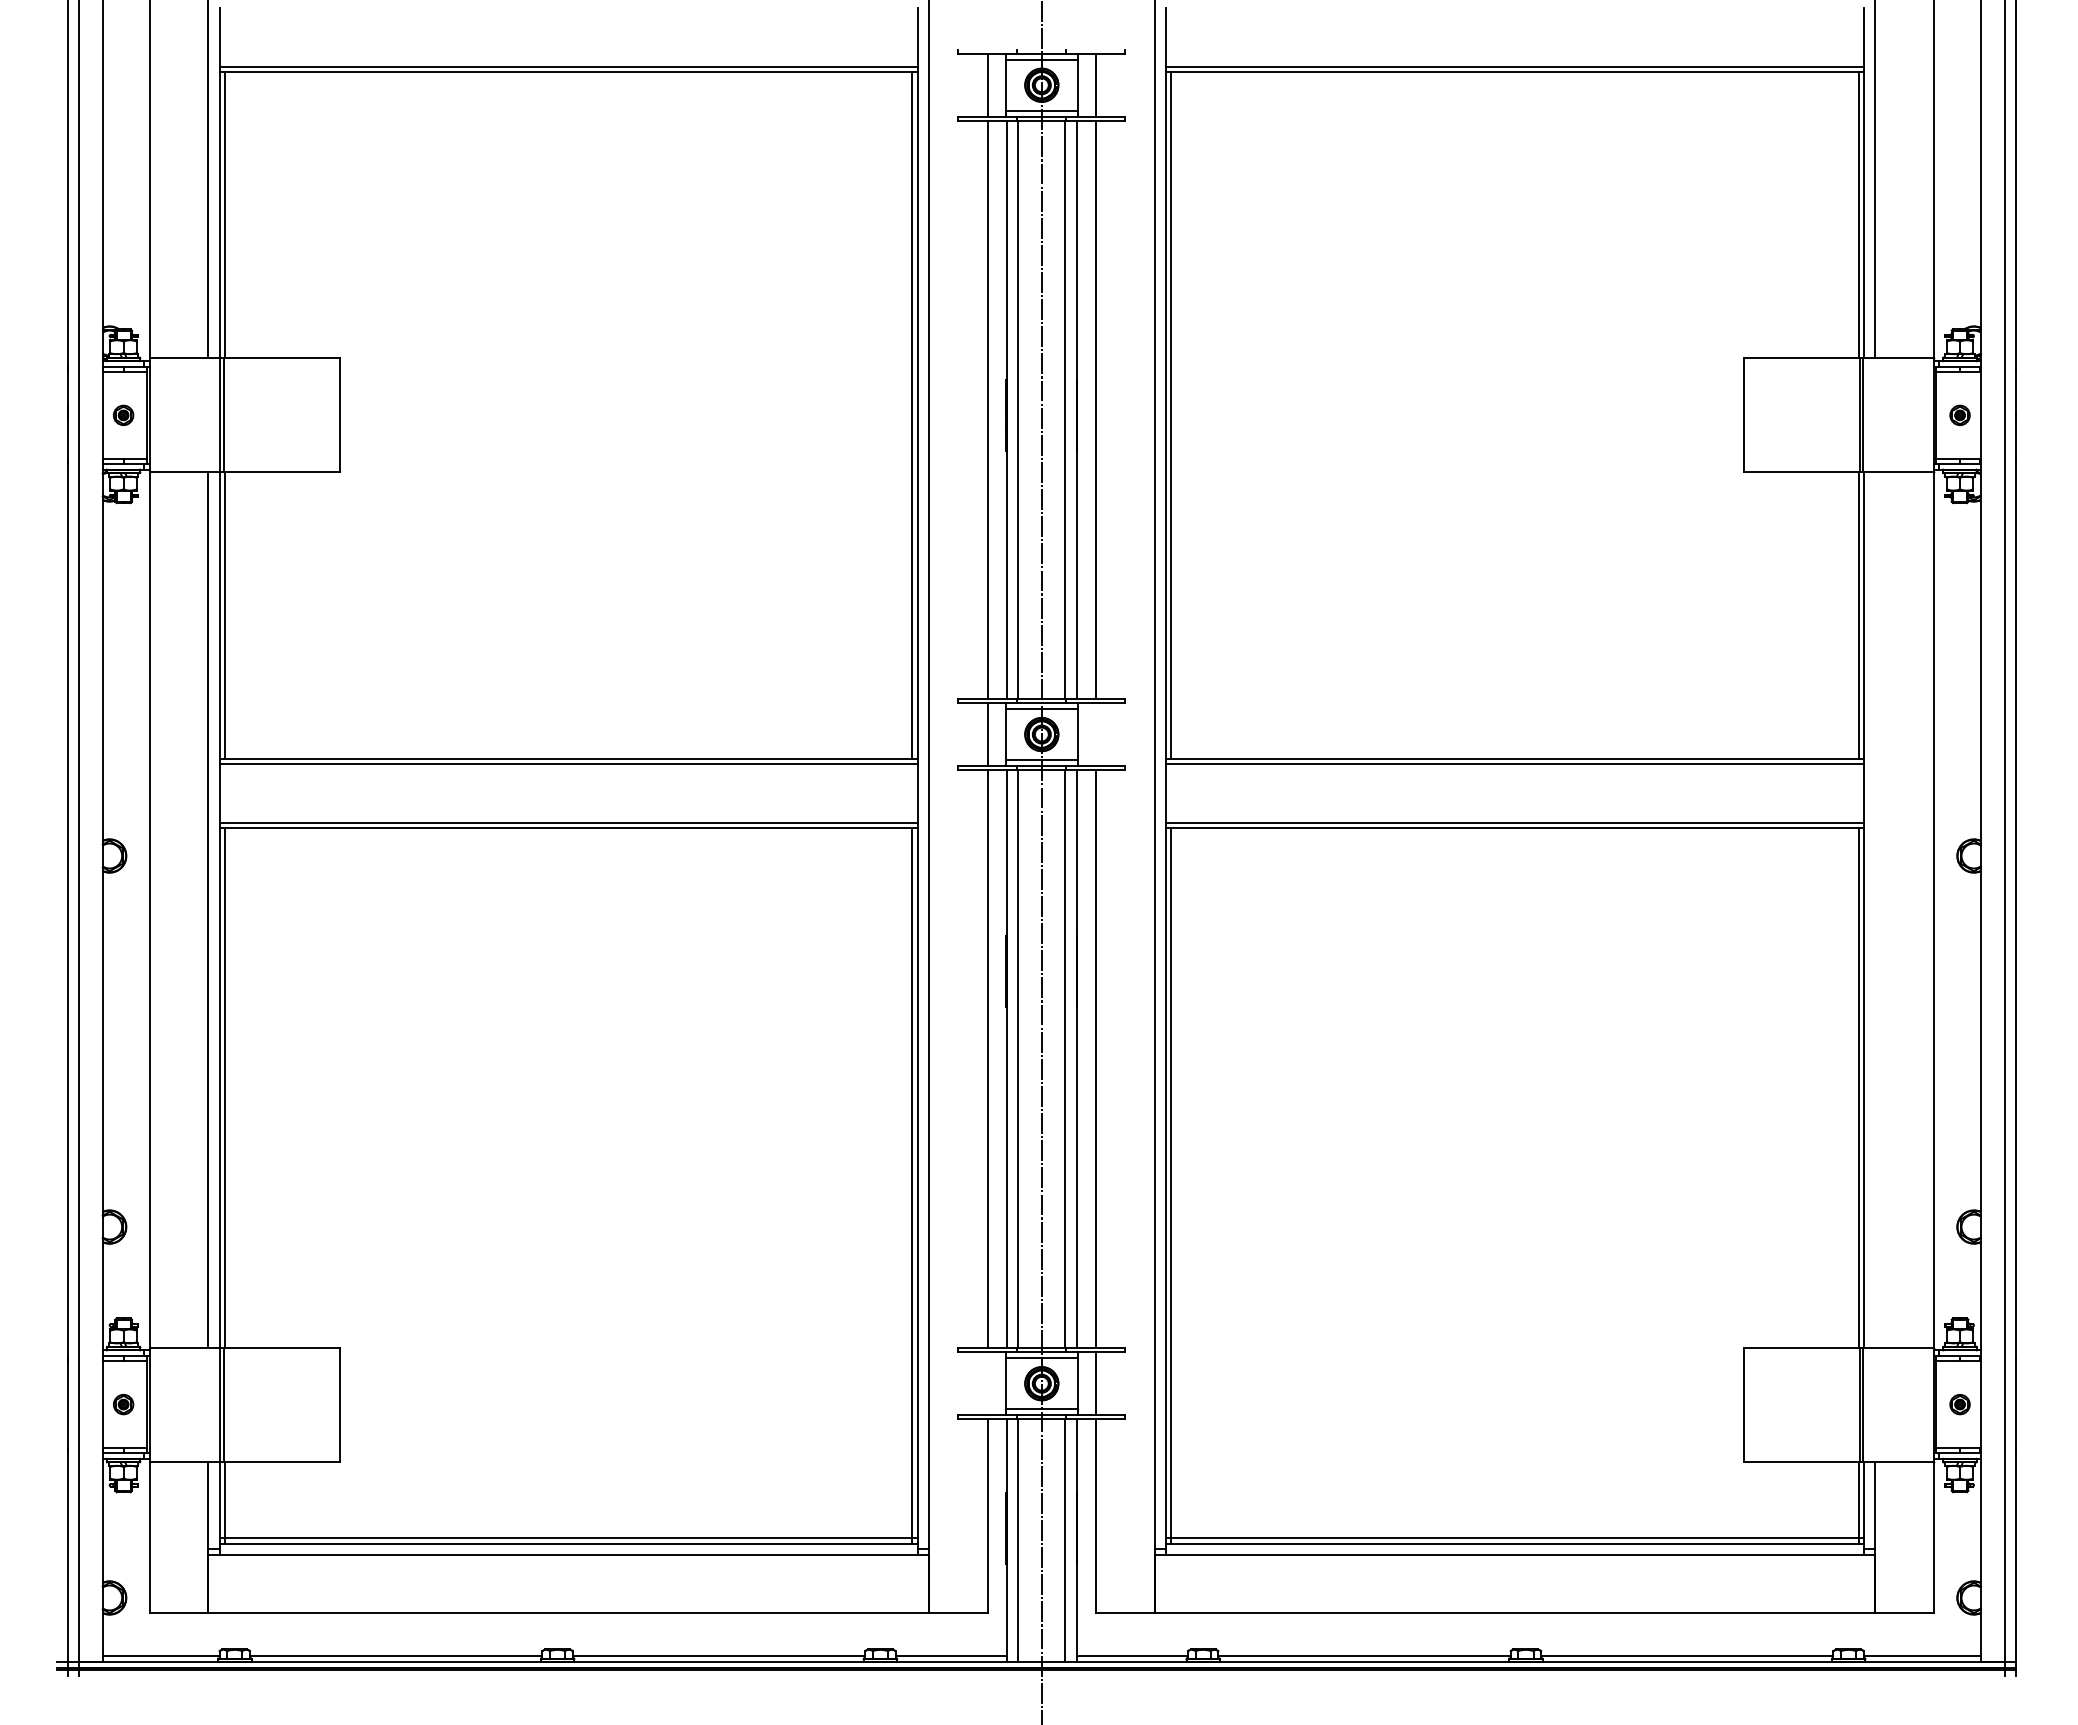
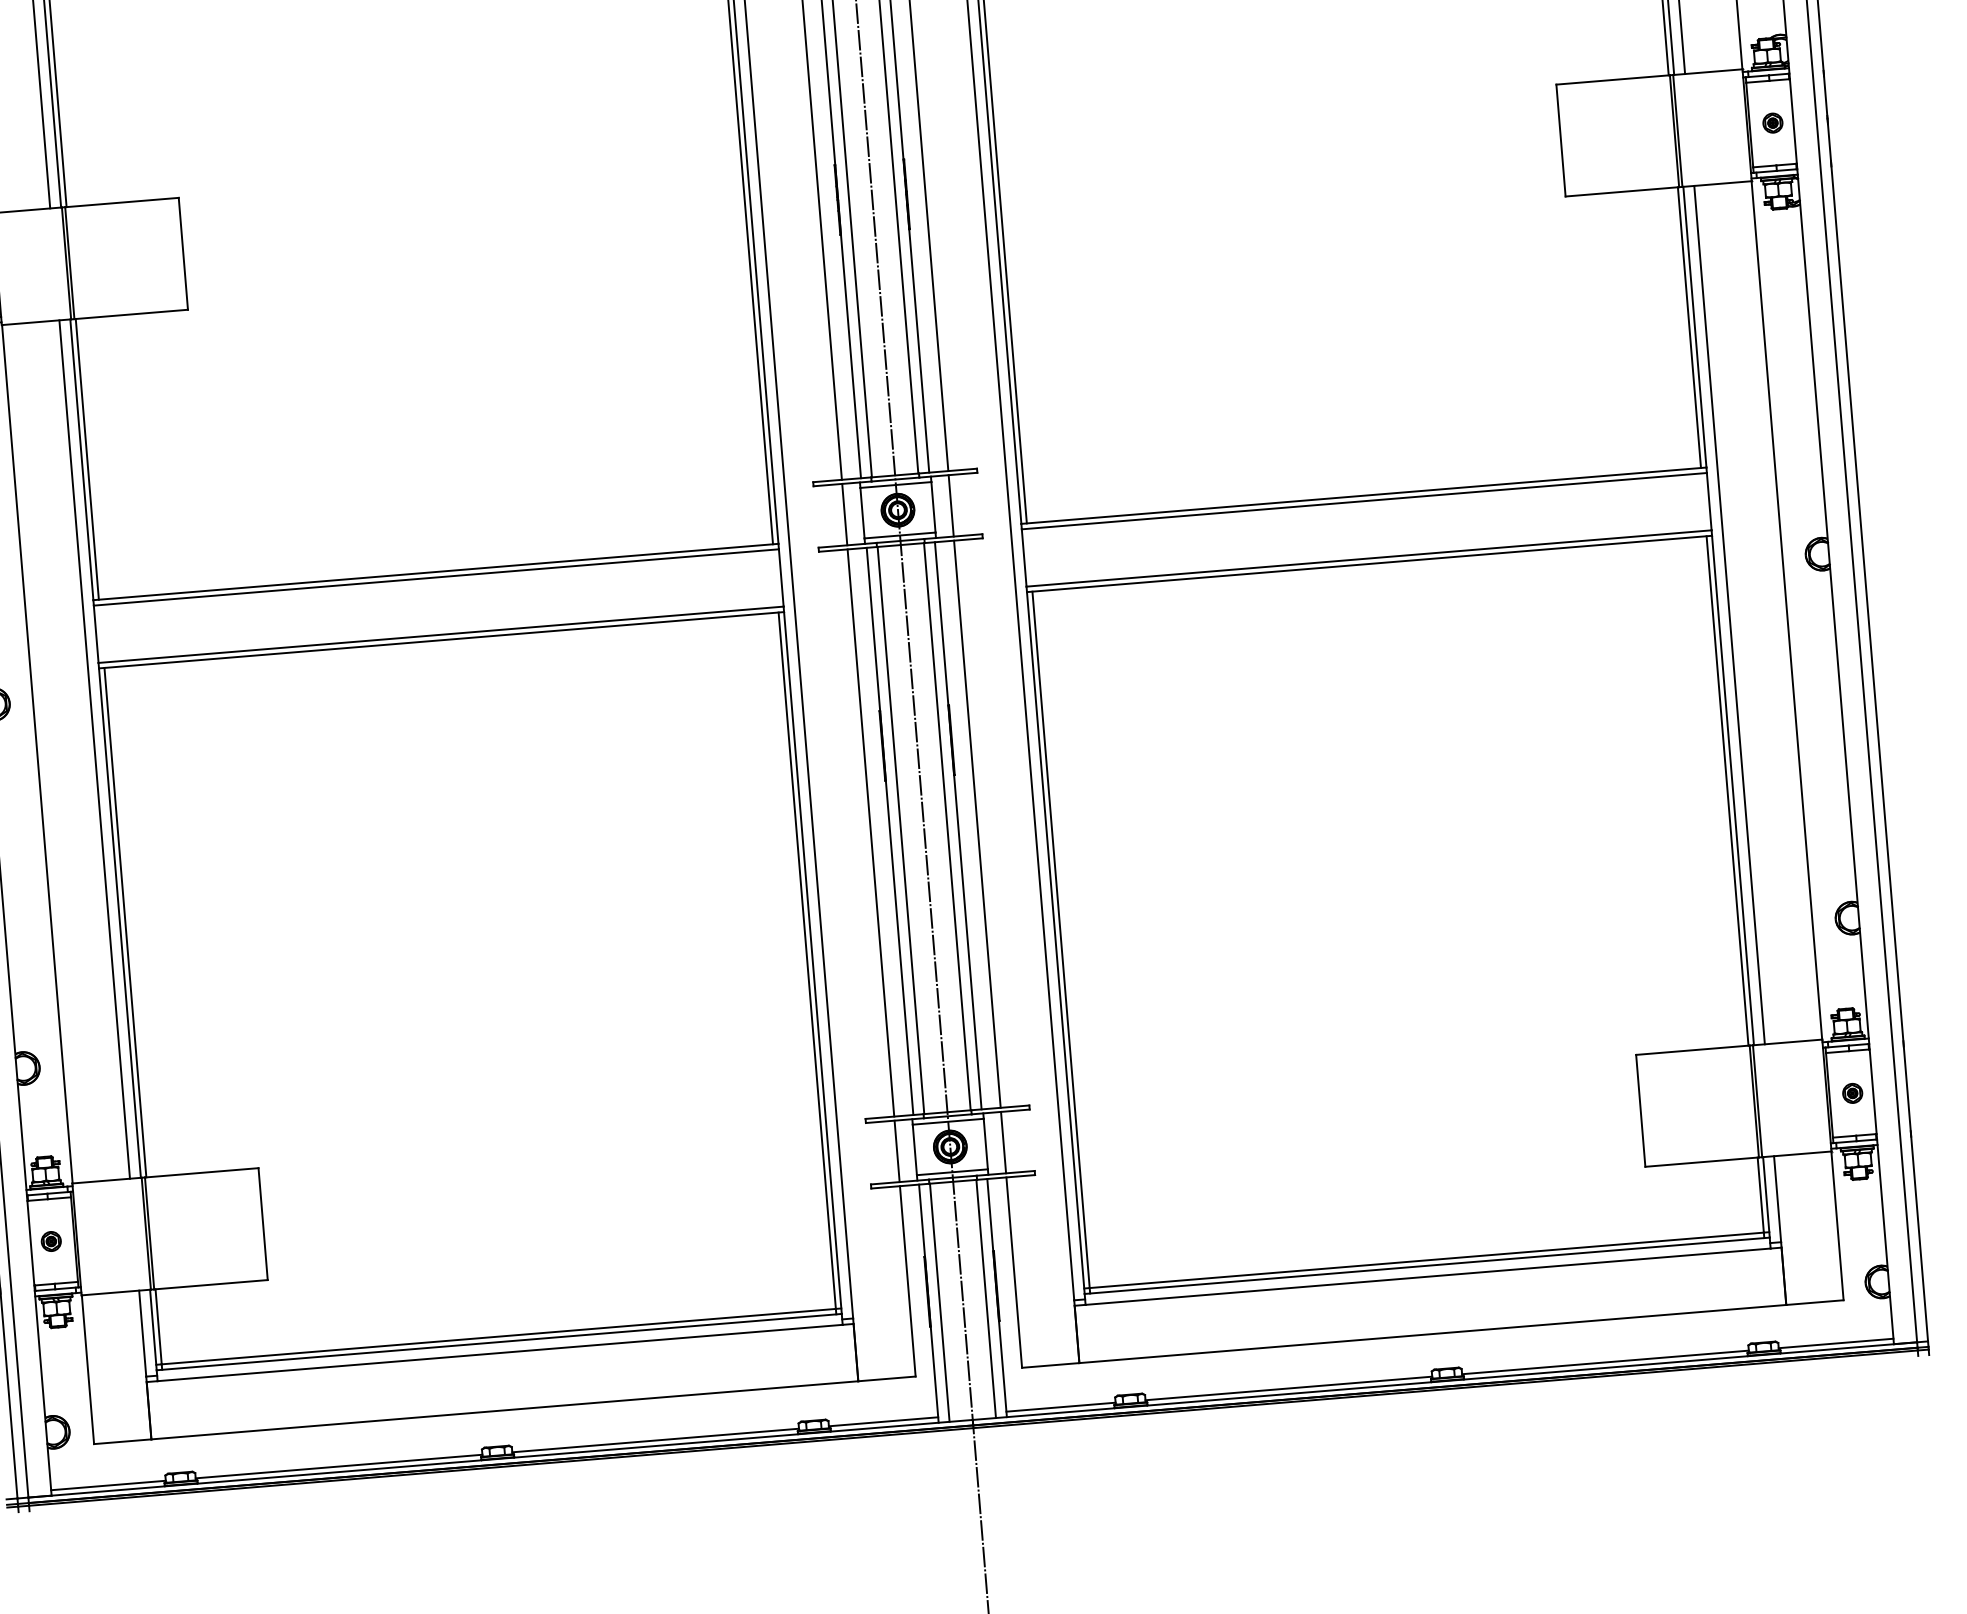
line: (1096, 734) -> (951, 505), added
line: (1875, 909) -> (1729, 614), added
line: (987, 1383) -> (897, 1151), added

